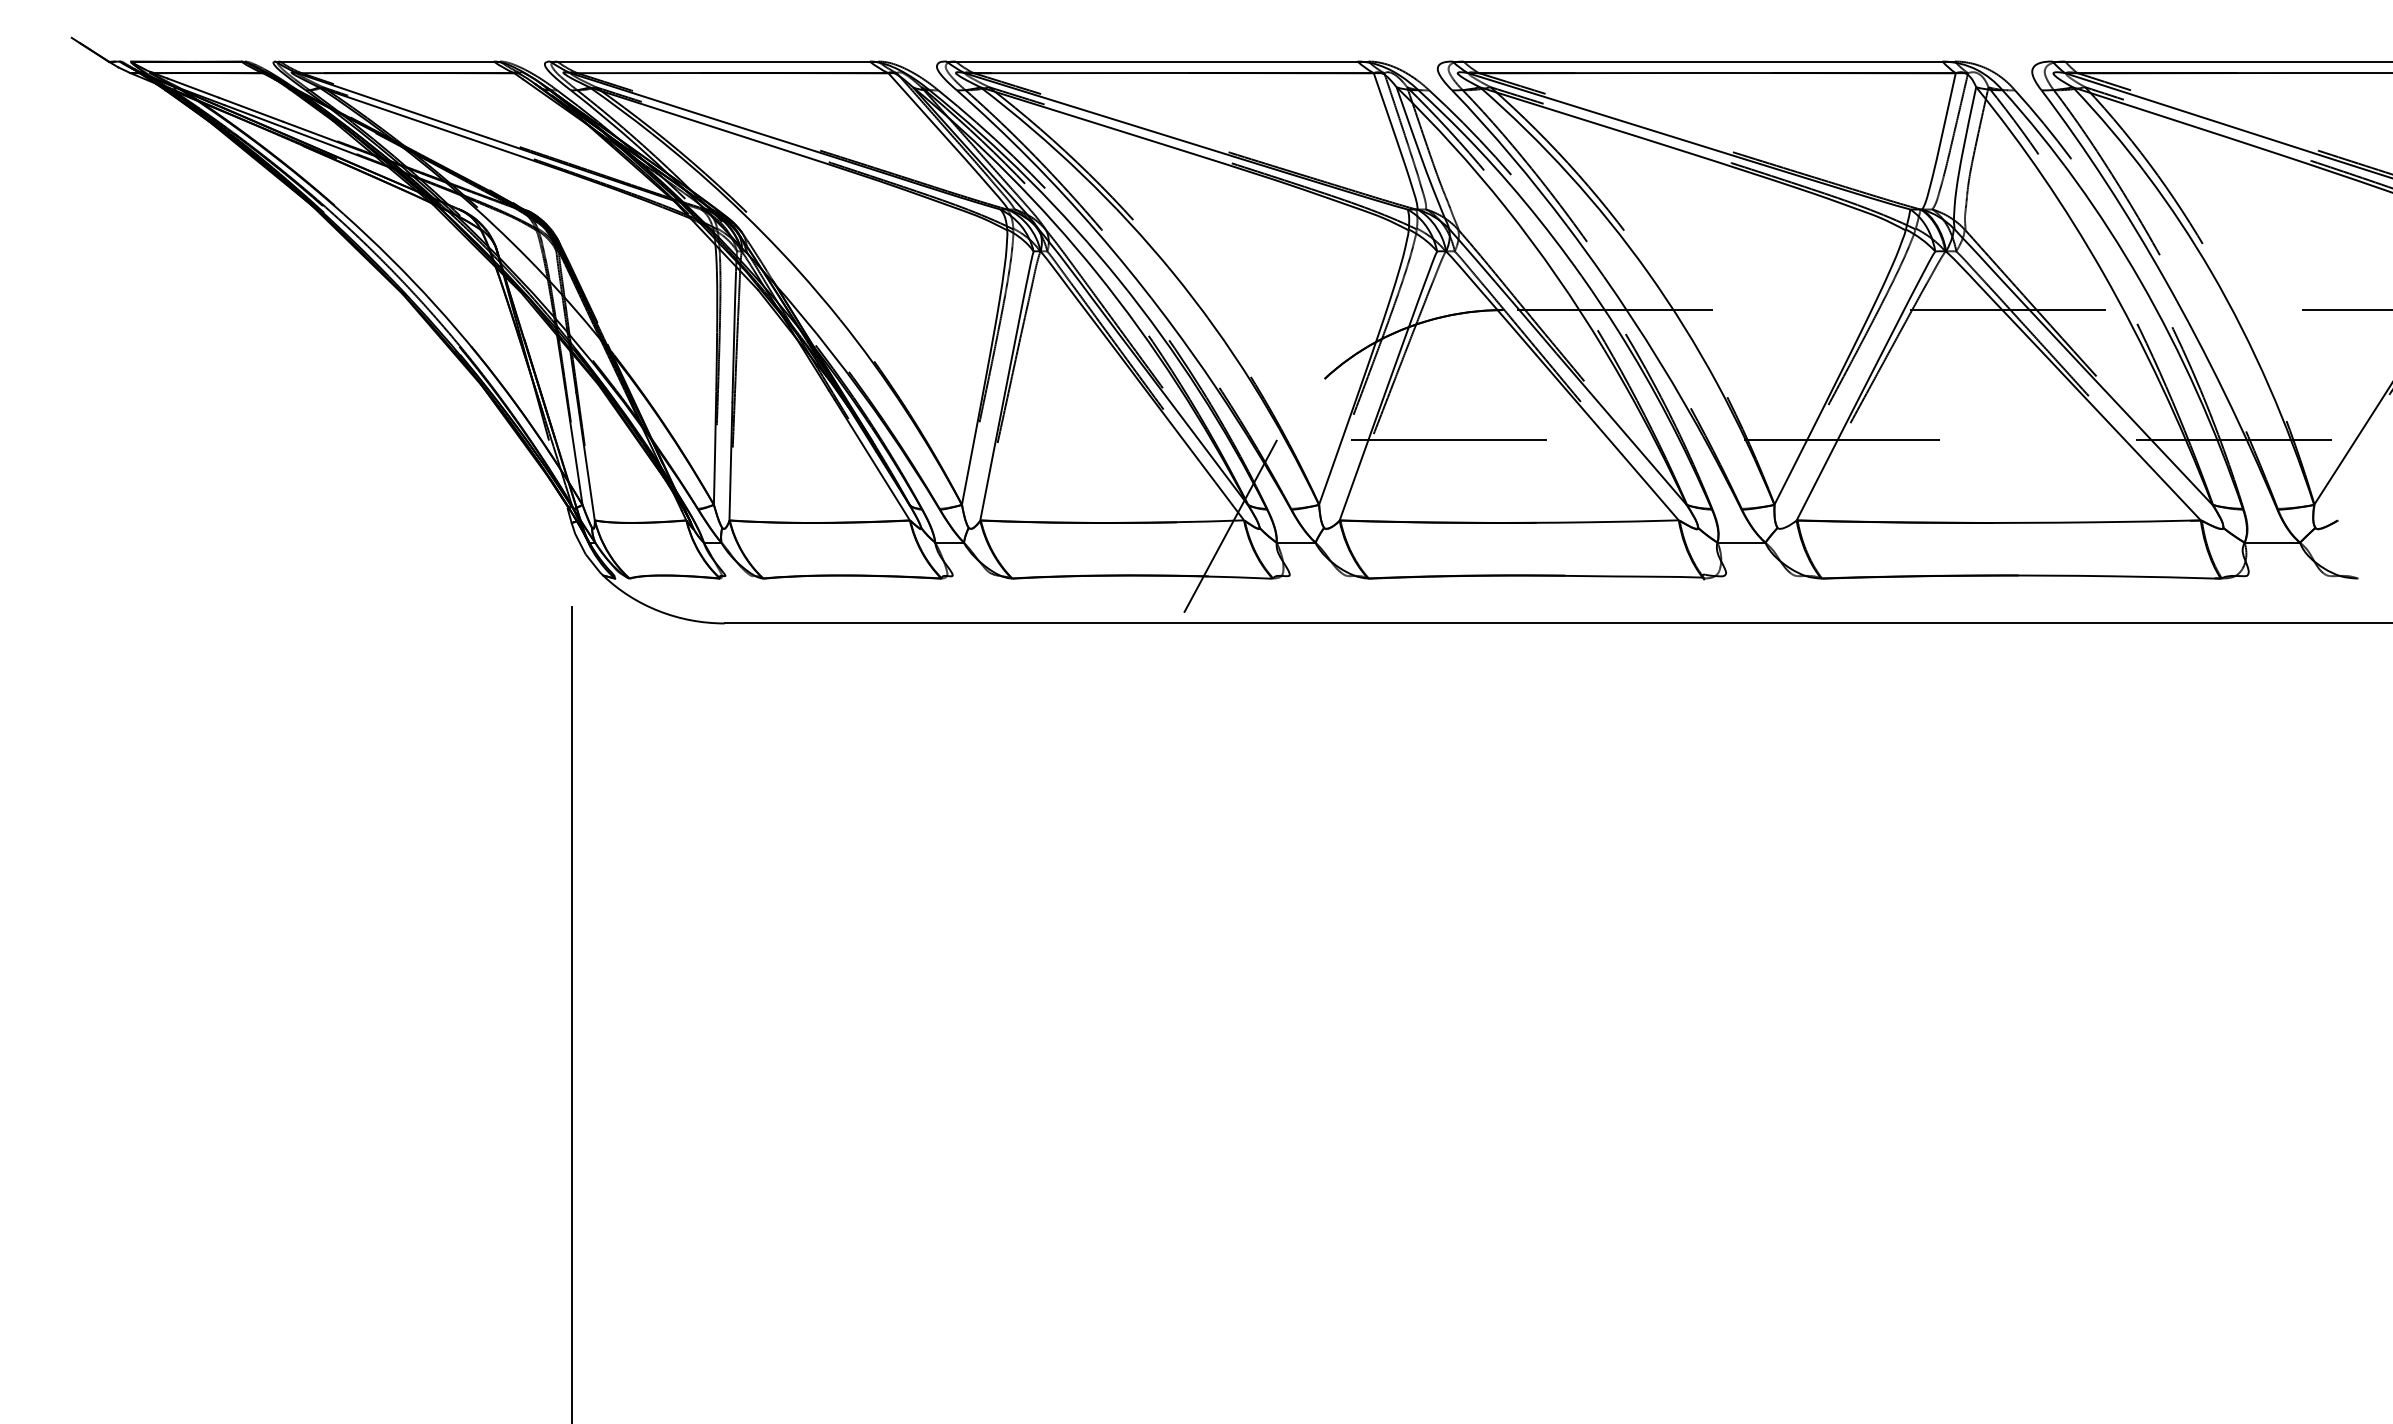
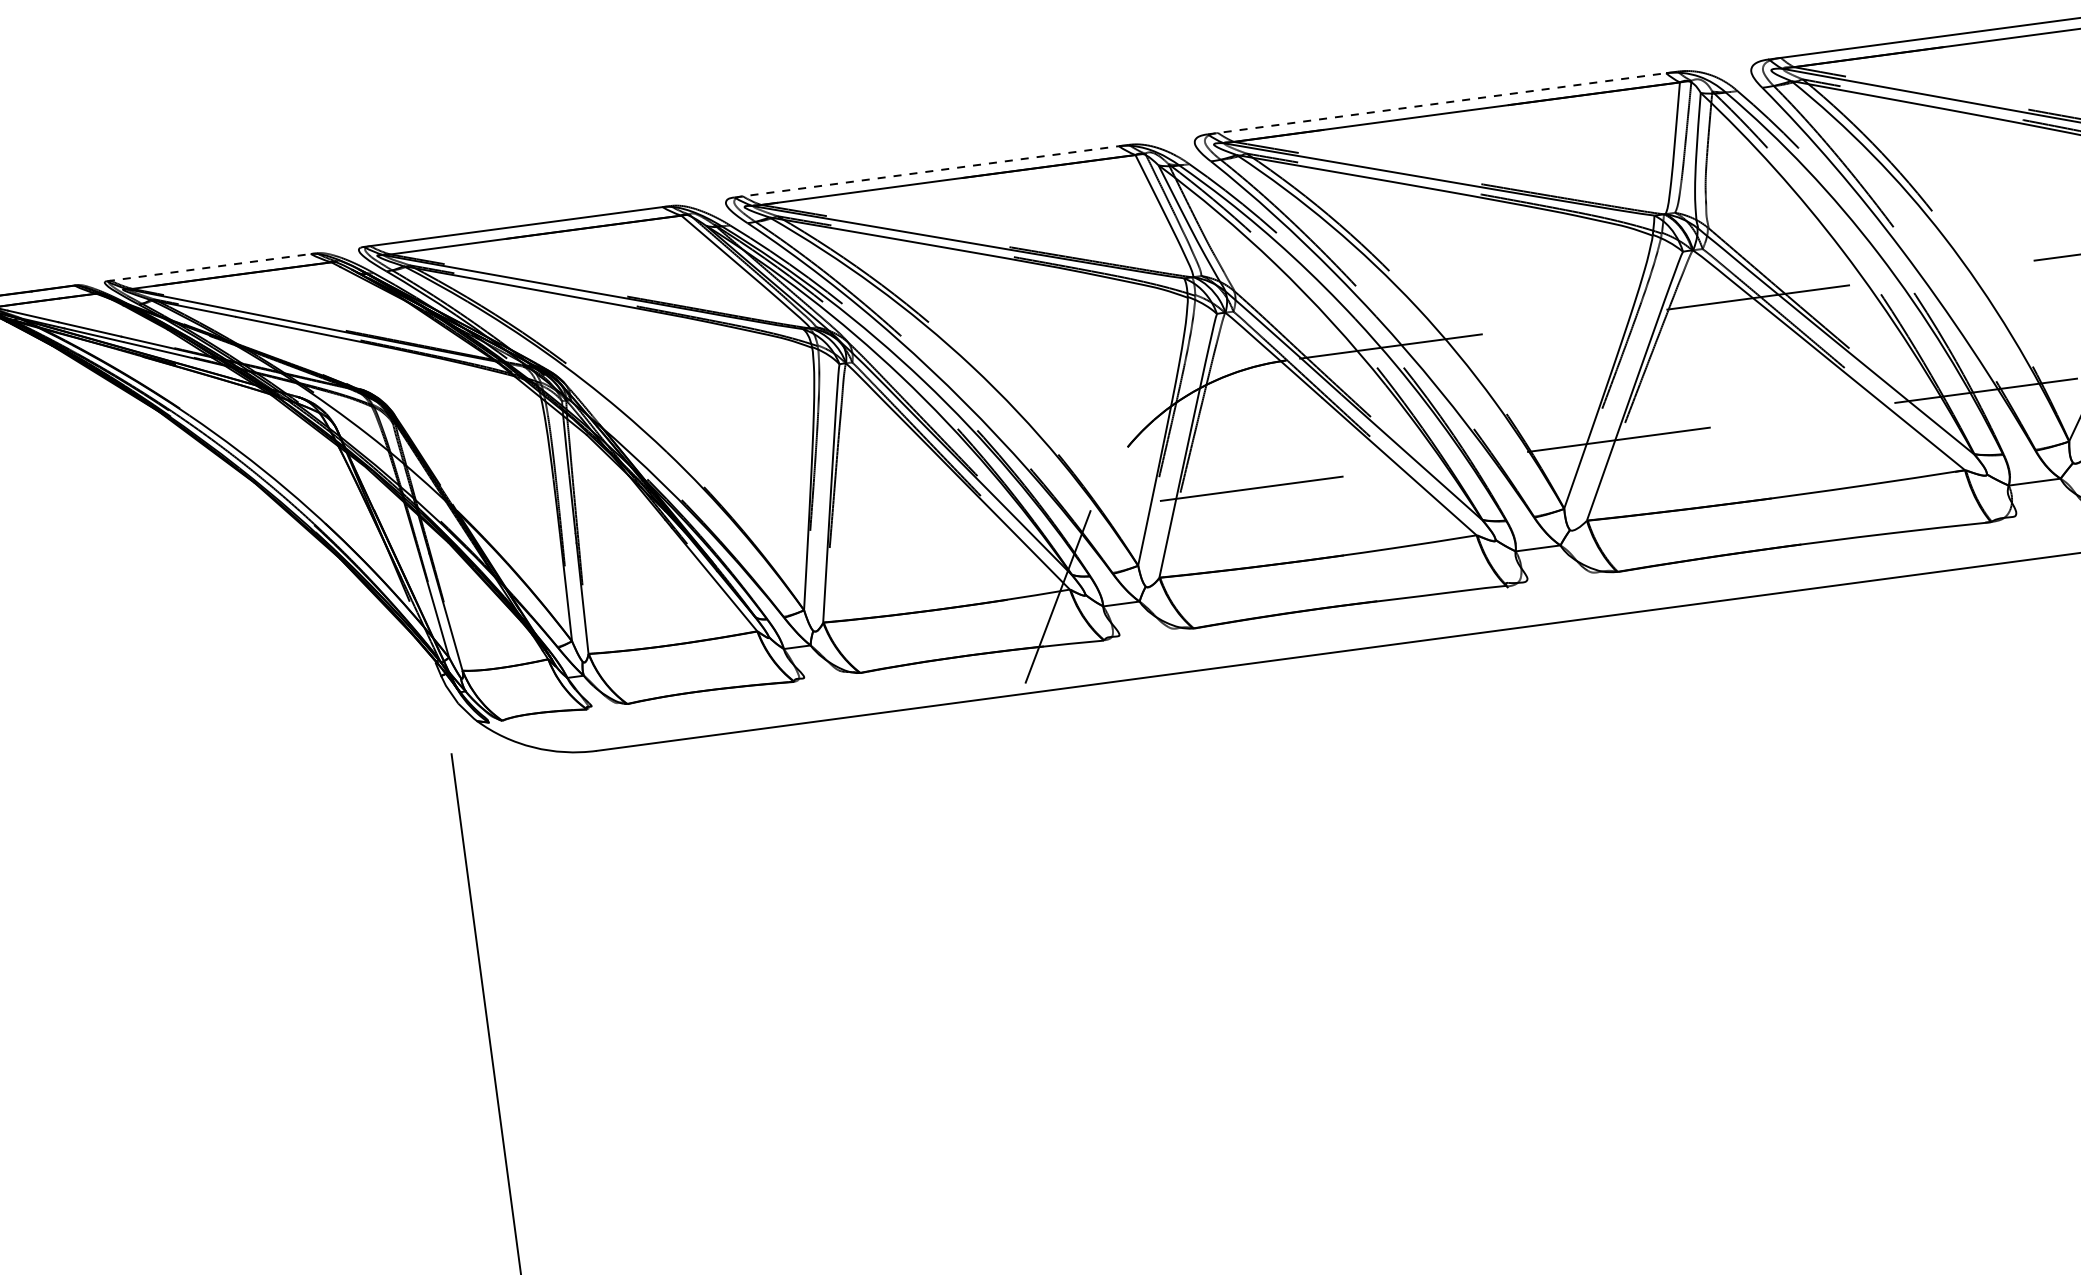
line: (385, 61) -> (209, 267), solid -> dashed
line: (1152, 61) -> (926, 171), solid -> dashed
line: (1697, 61) -> (1436, 103), solid -> dashed

